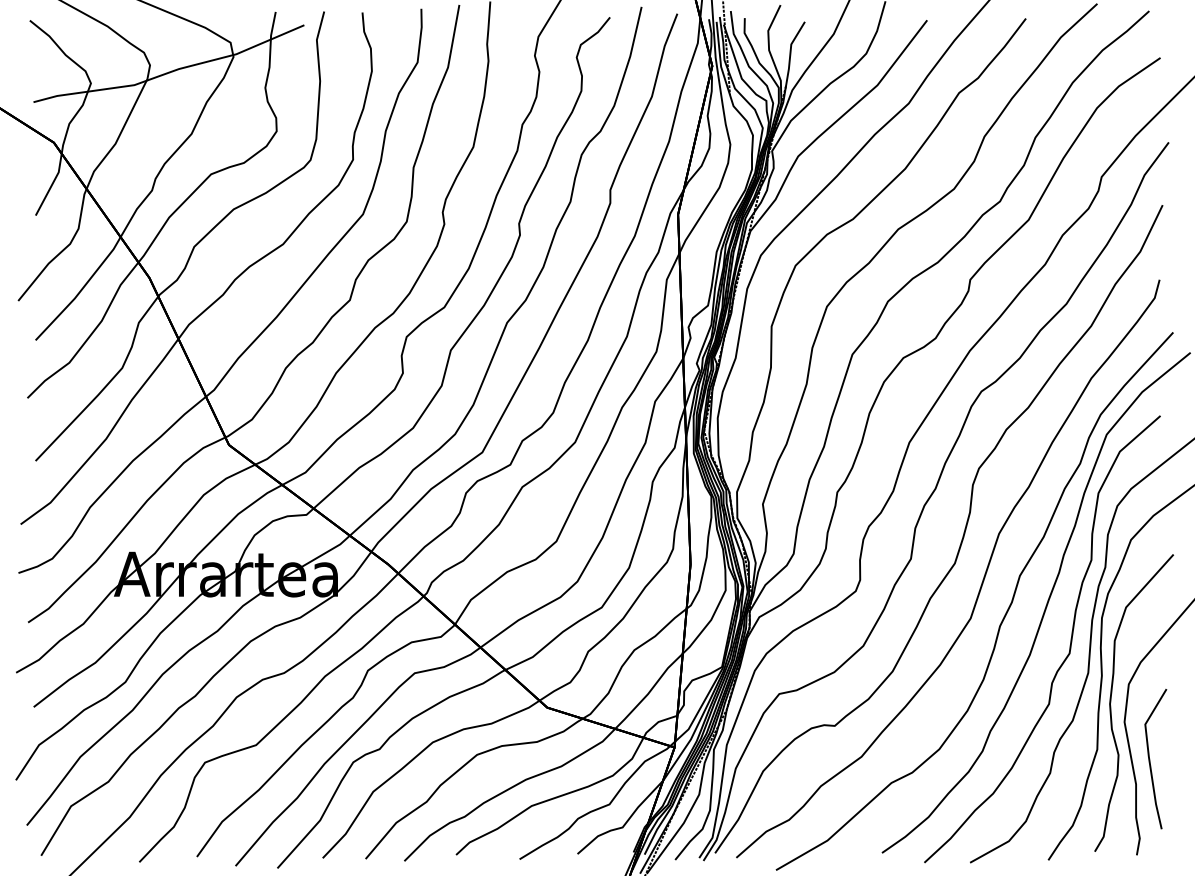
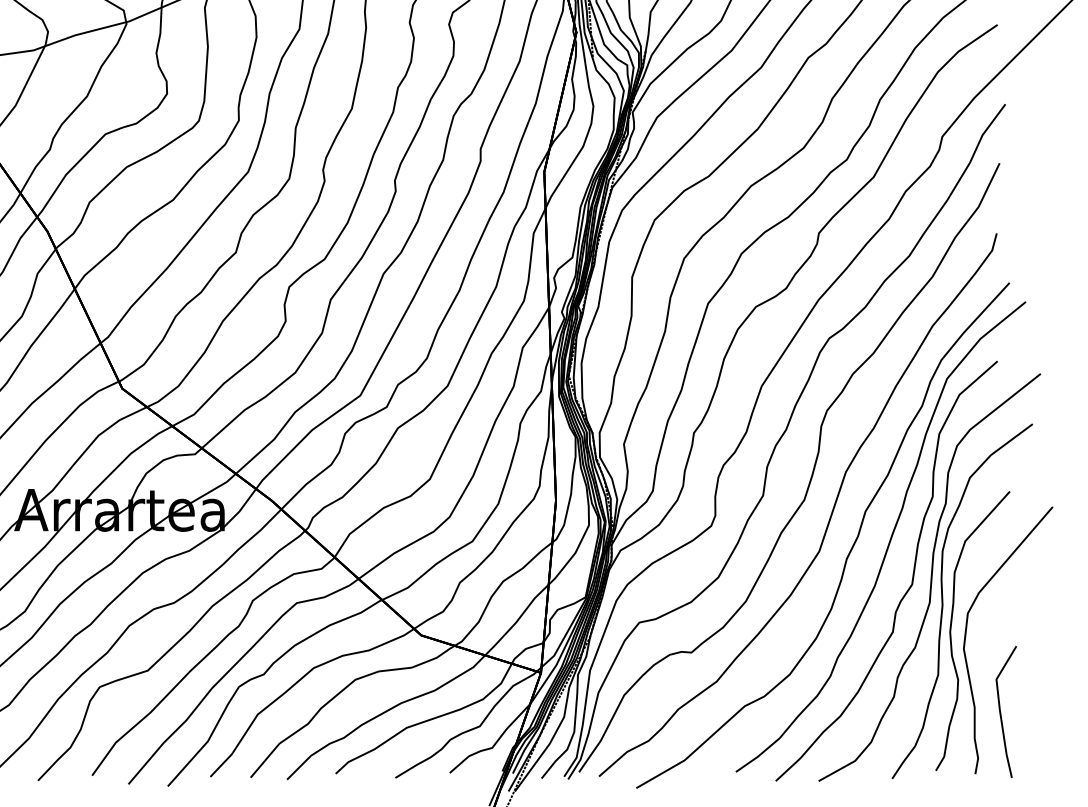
part: (1155, 759) -> (1006, 712), moved

